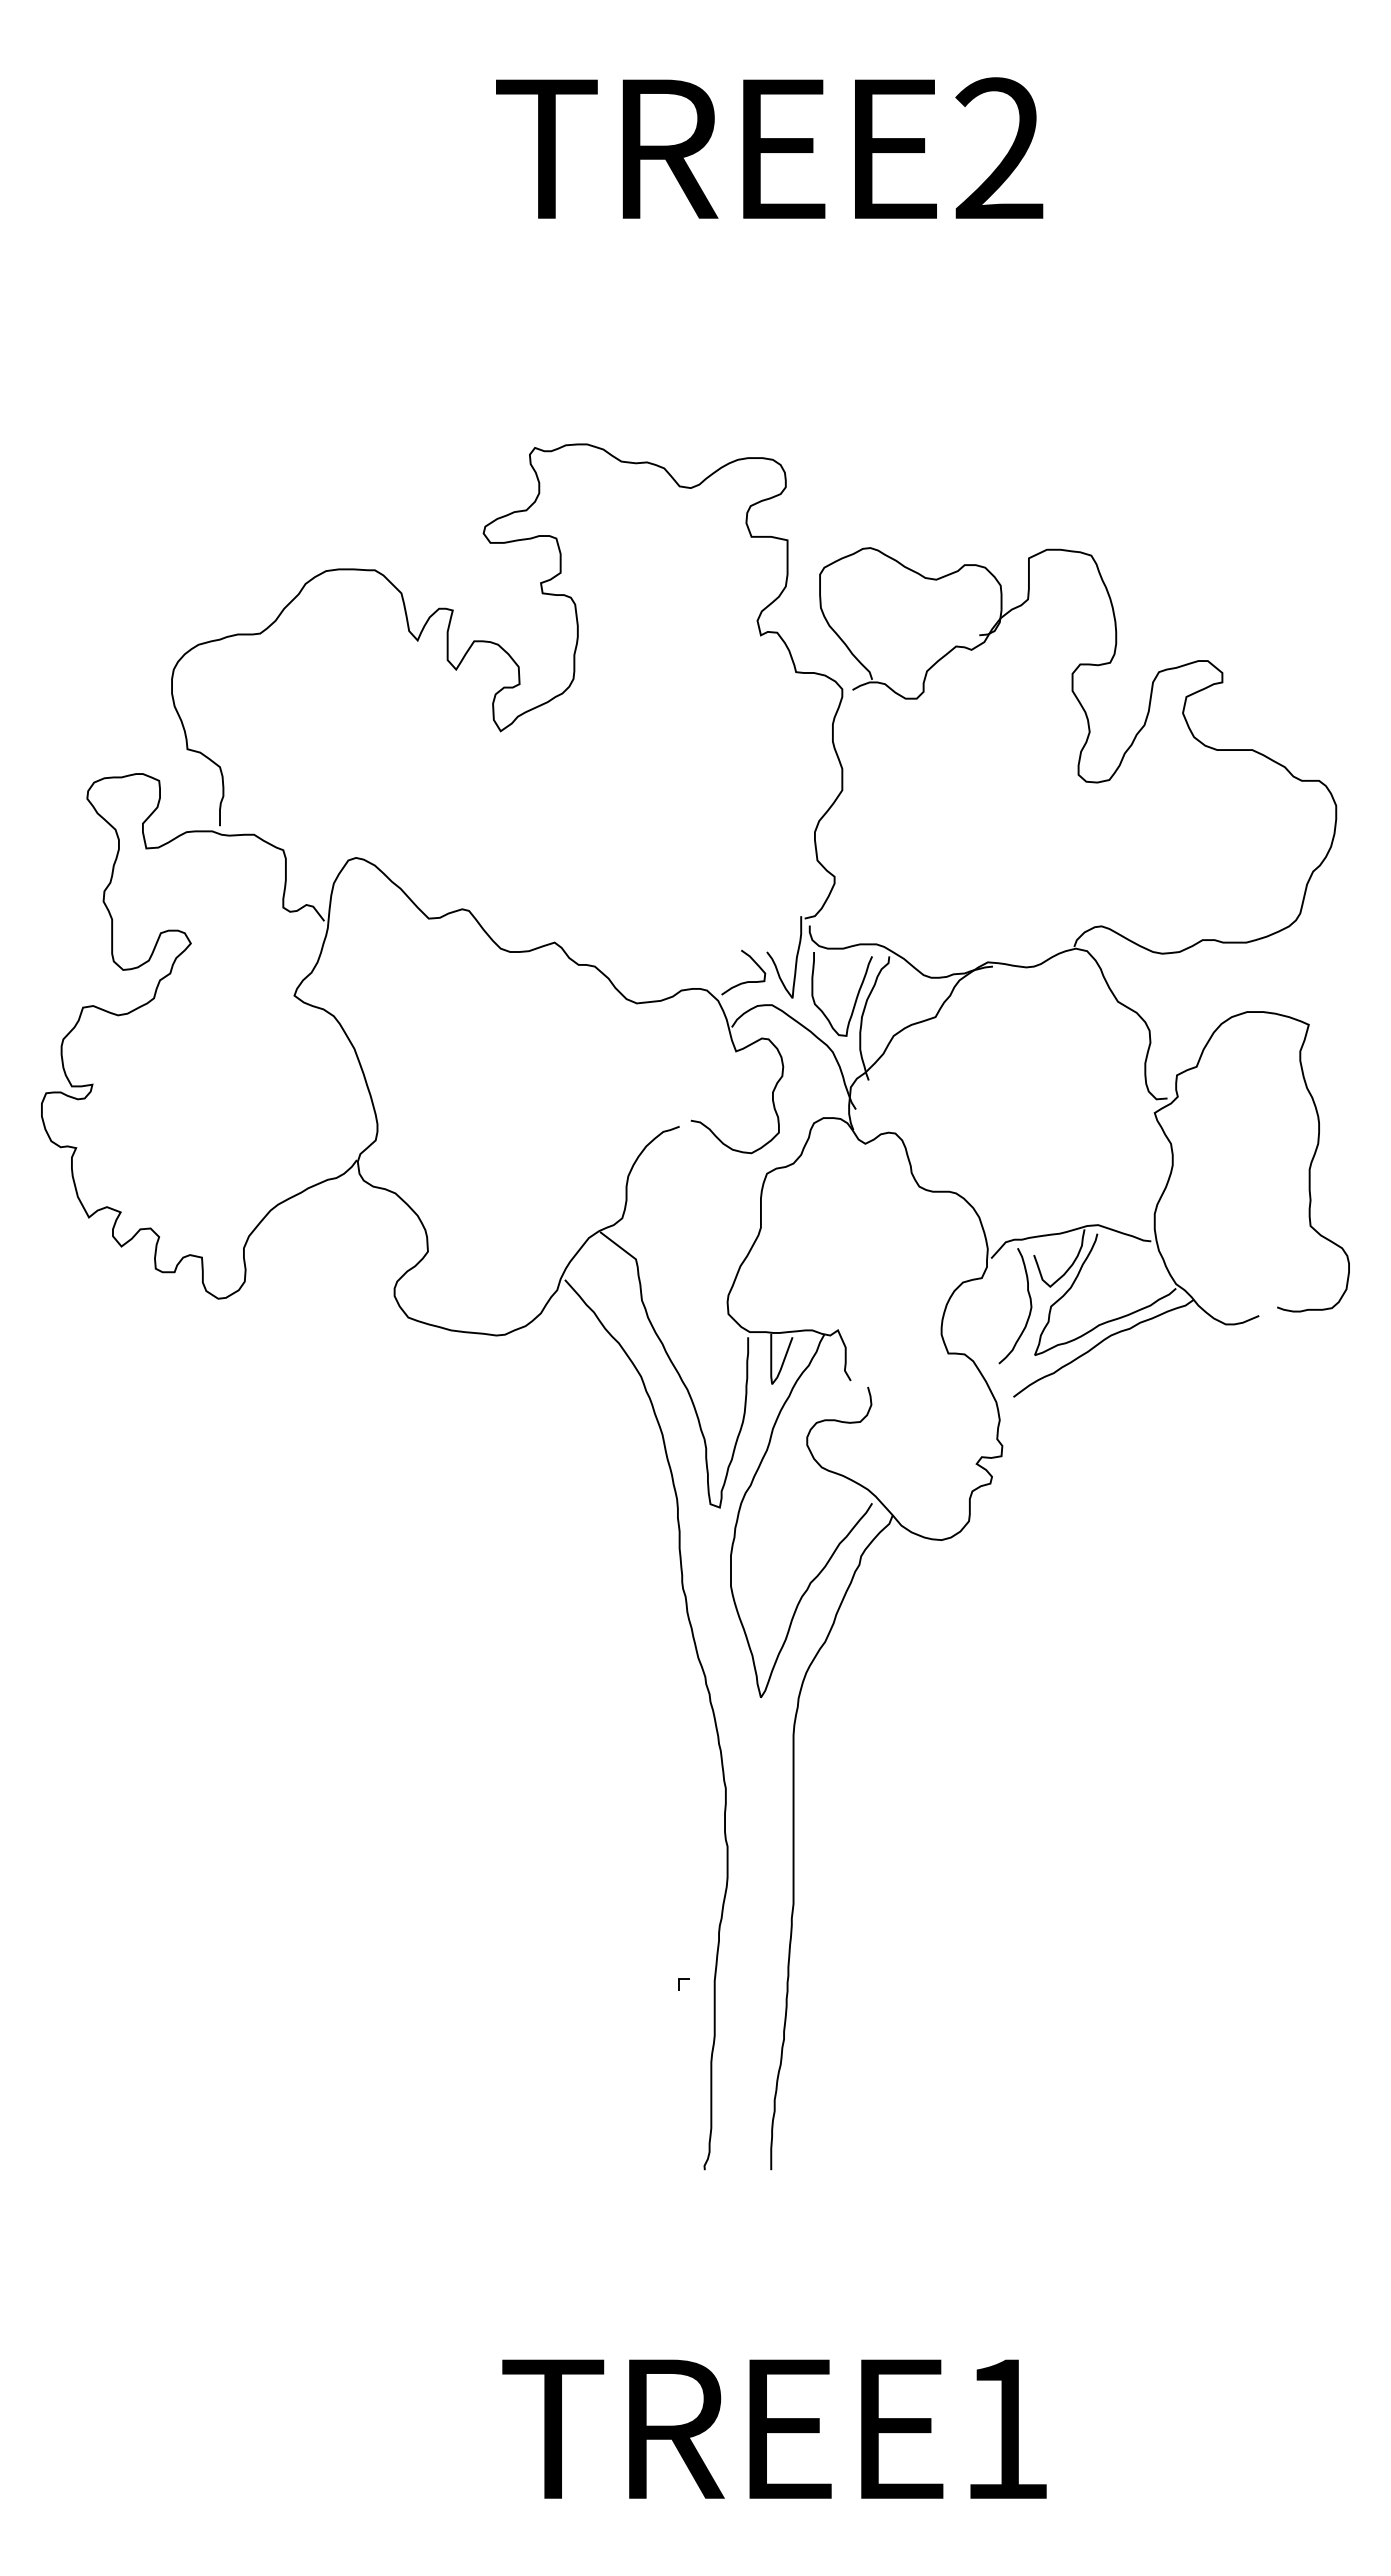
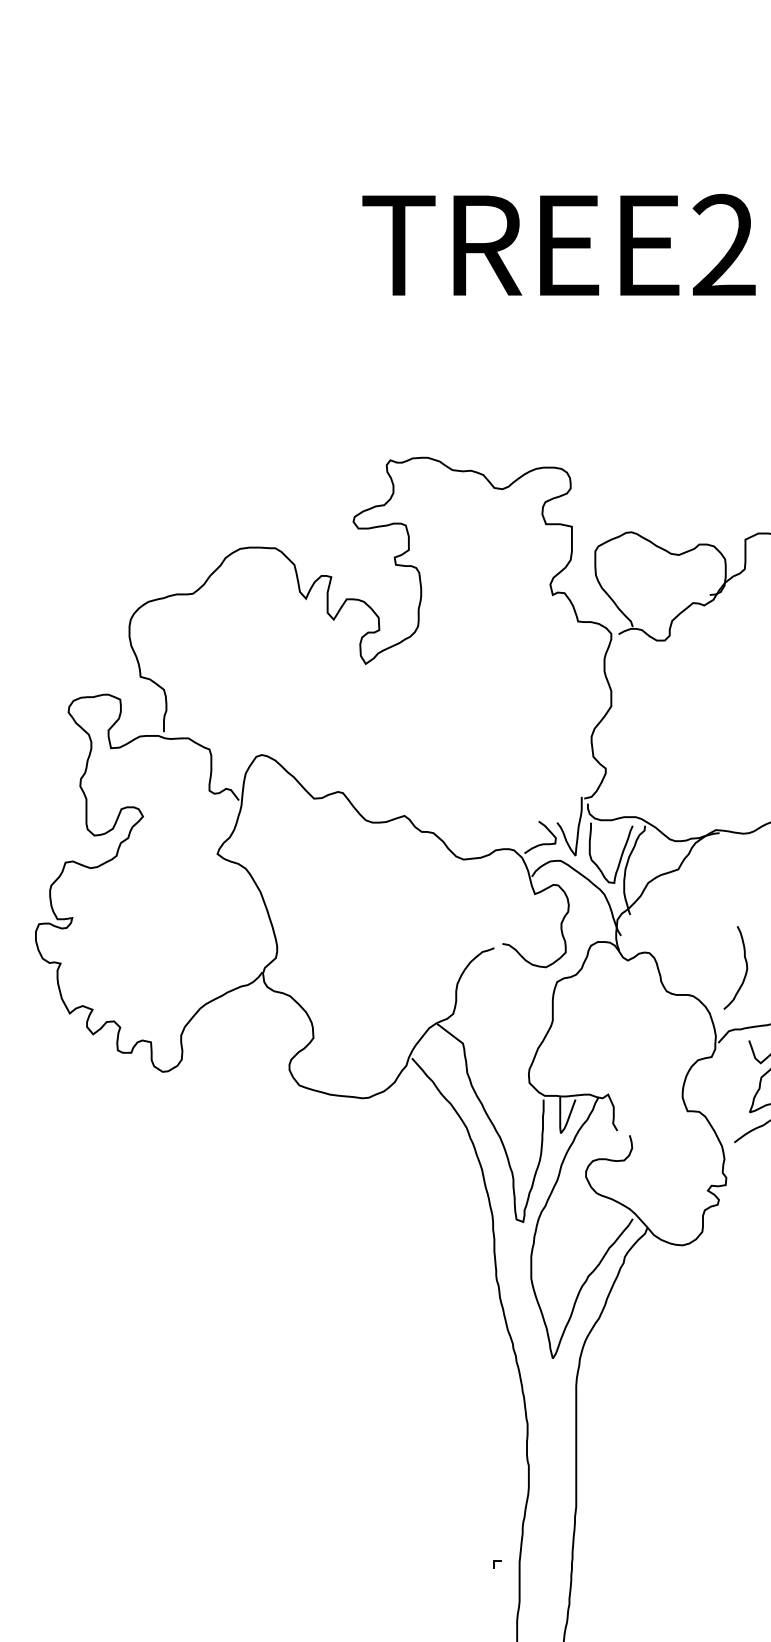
curve: (1029, 1310) -> (745, 971), moved

